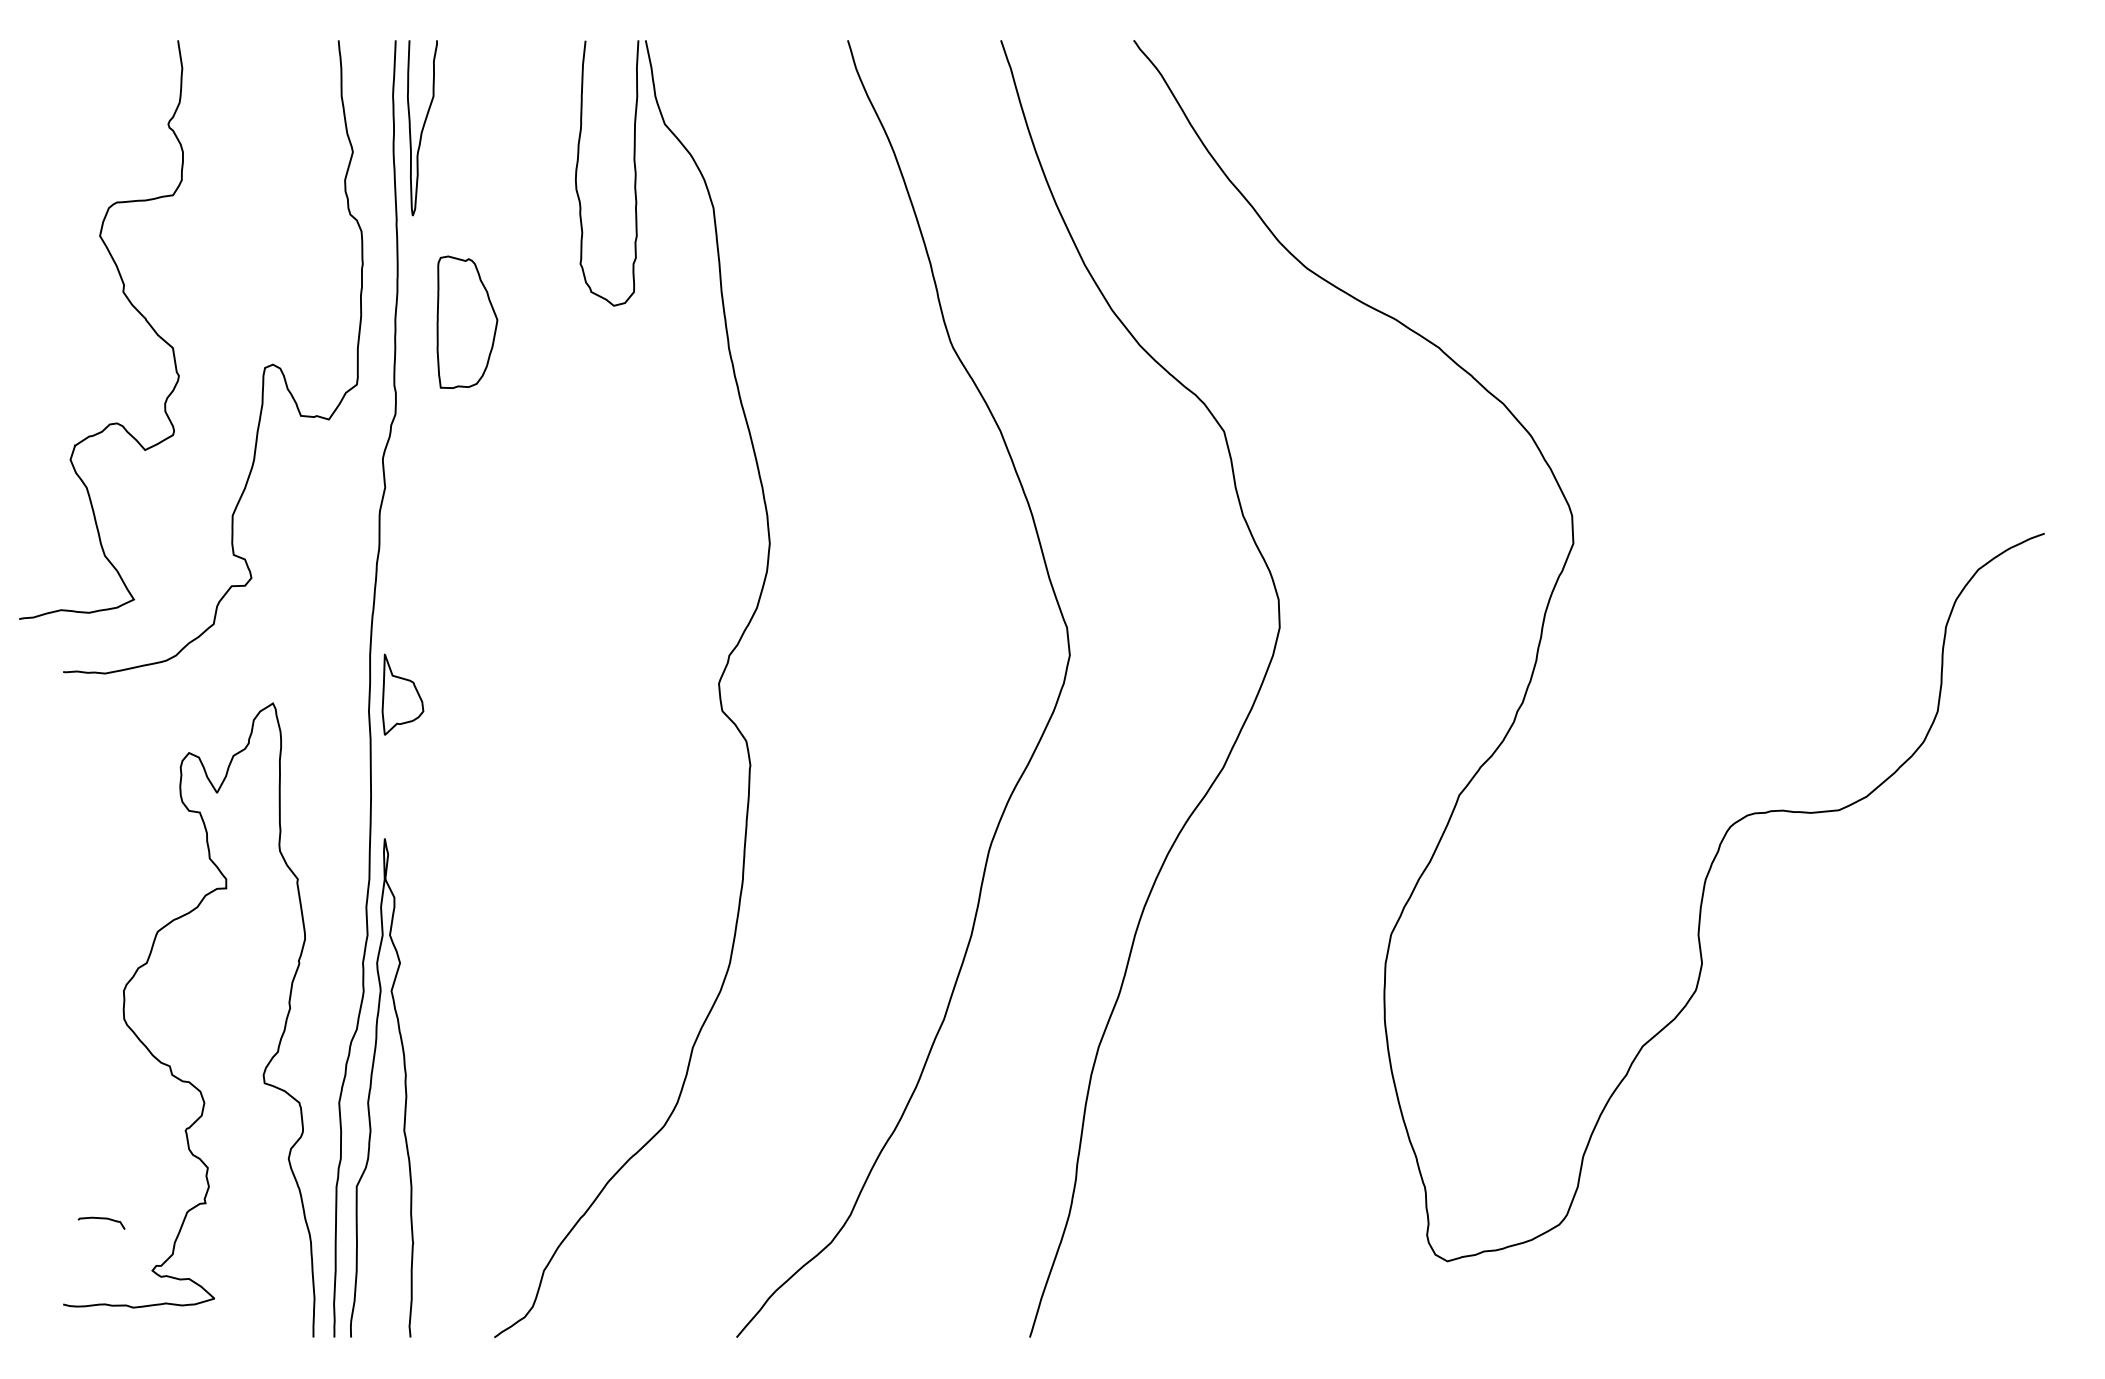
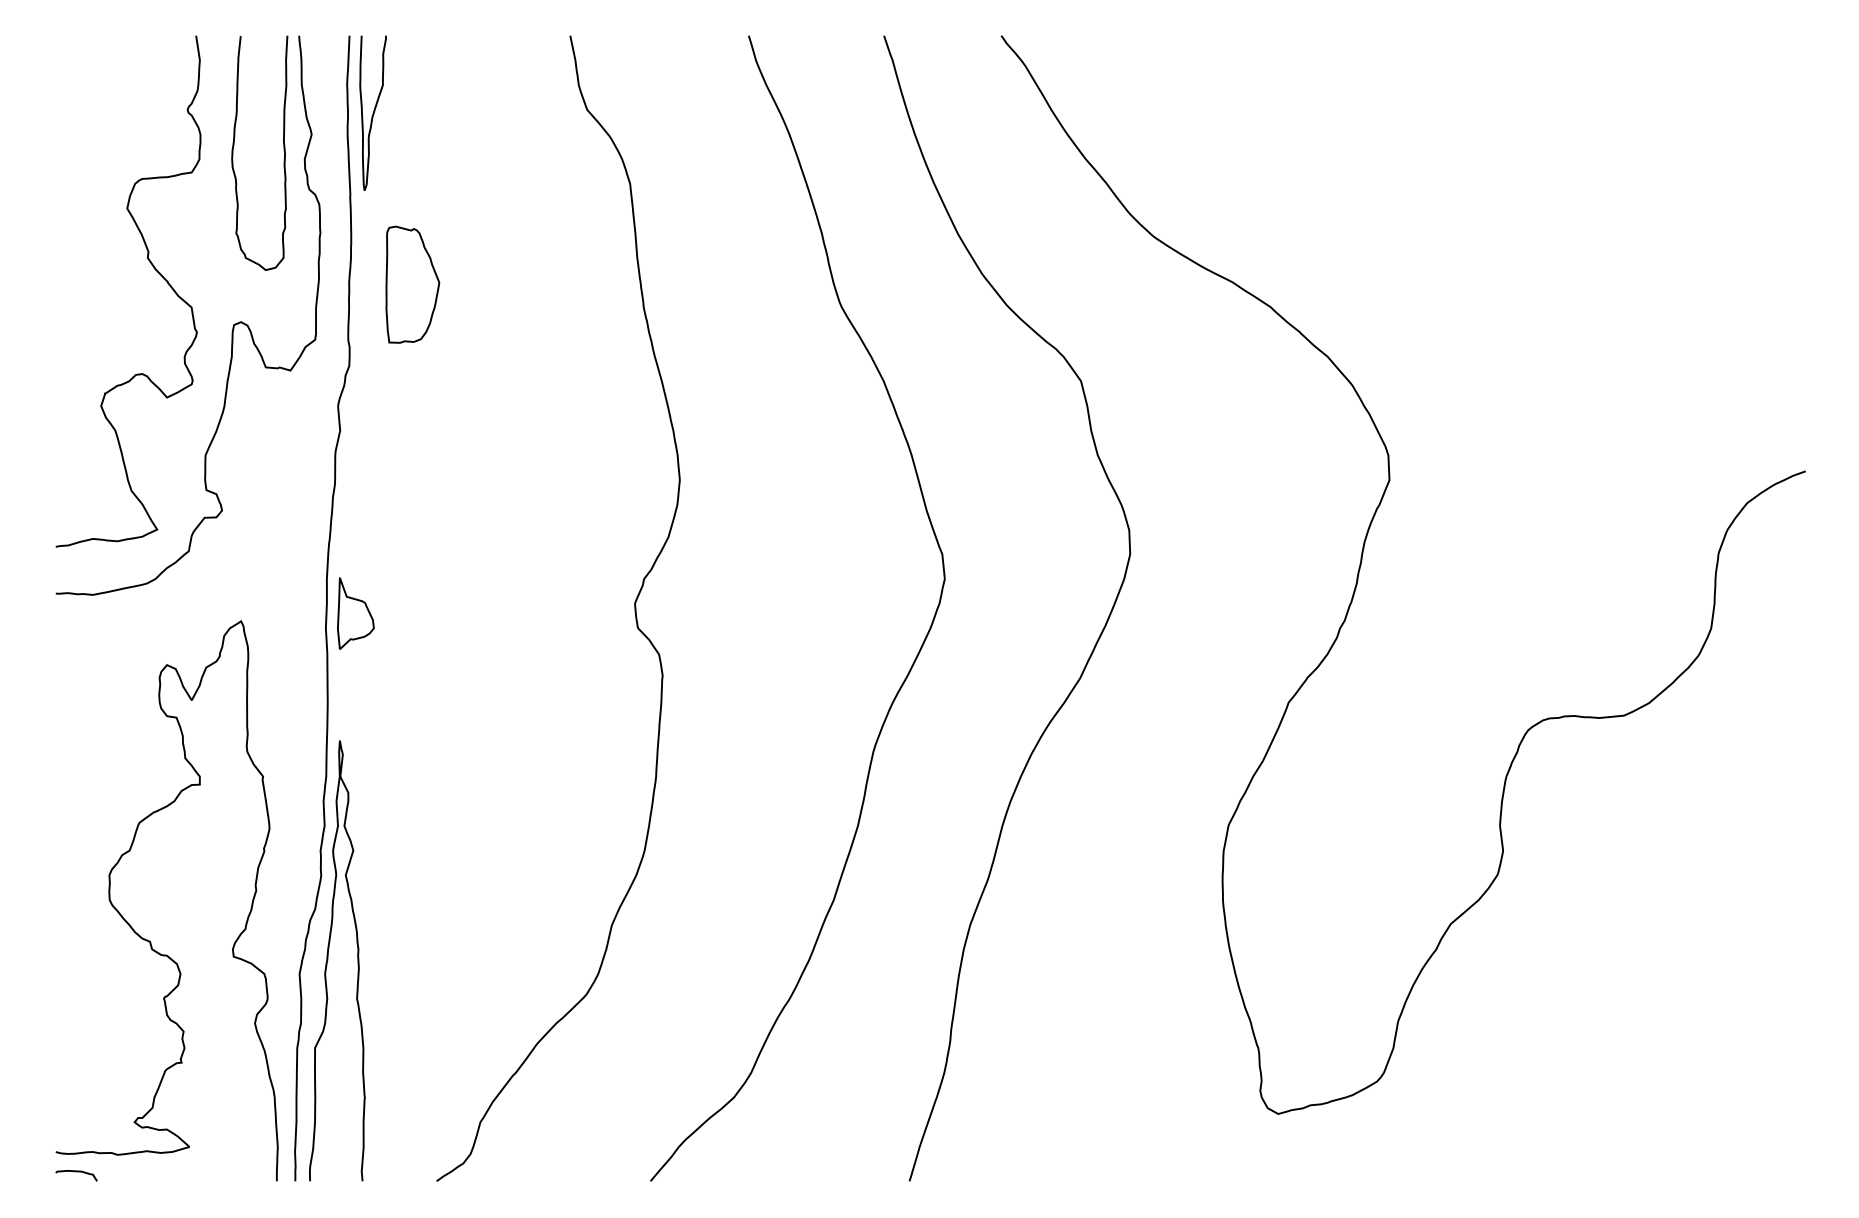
curve: (634, 173) -> (283, 153), moved
curve: (130, 304) -> (154, 269), moved
curve: (101, 1219) -> (76, 1172), moved

